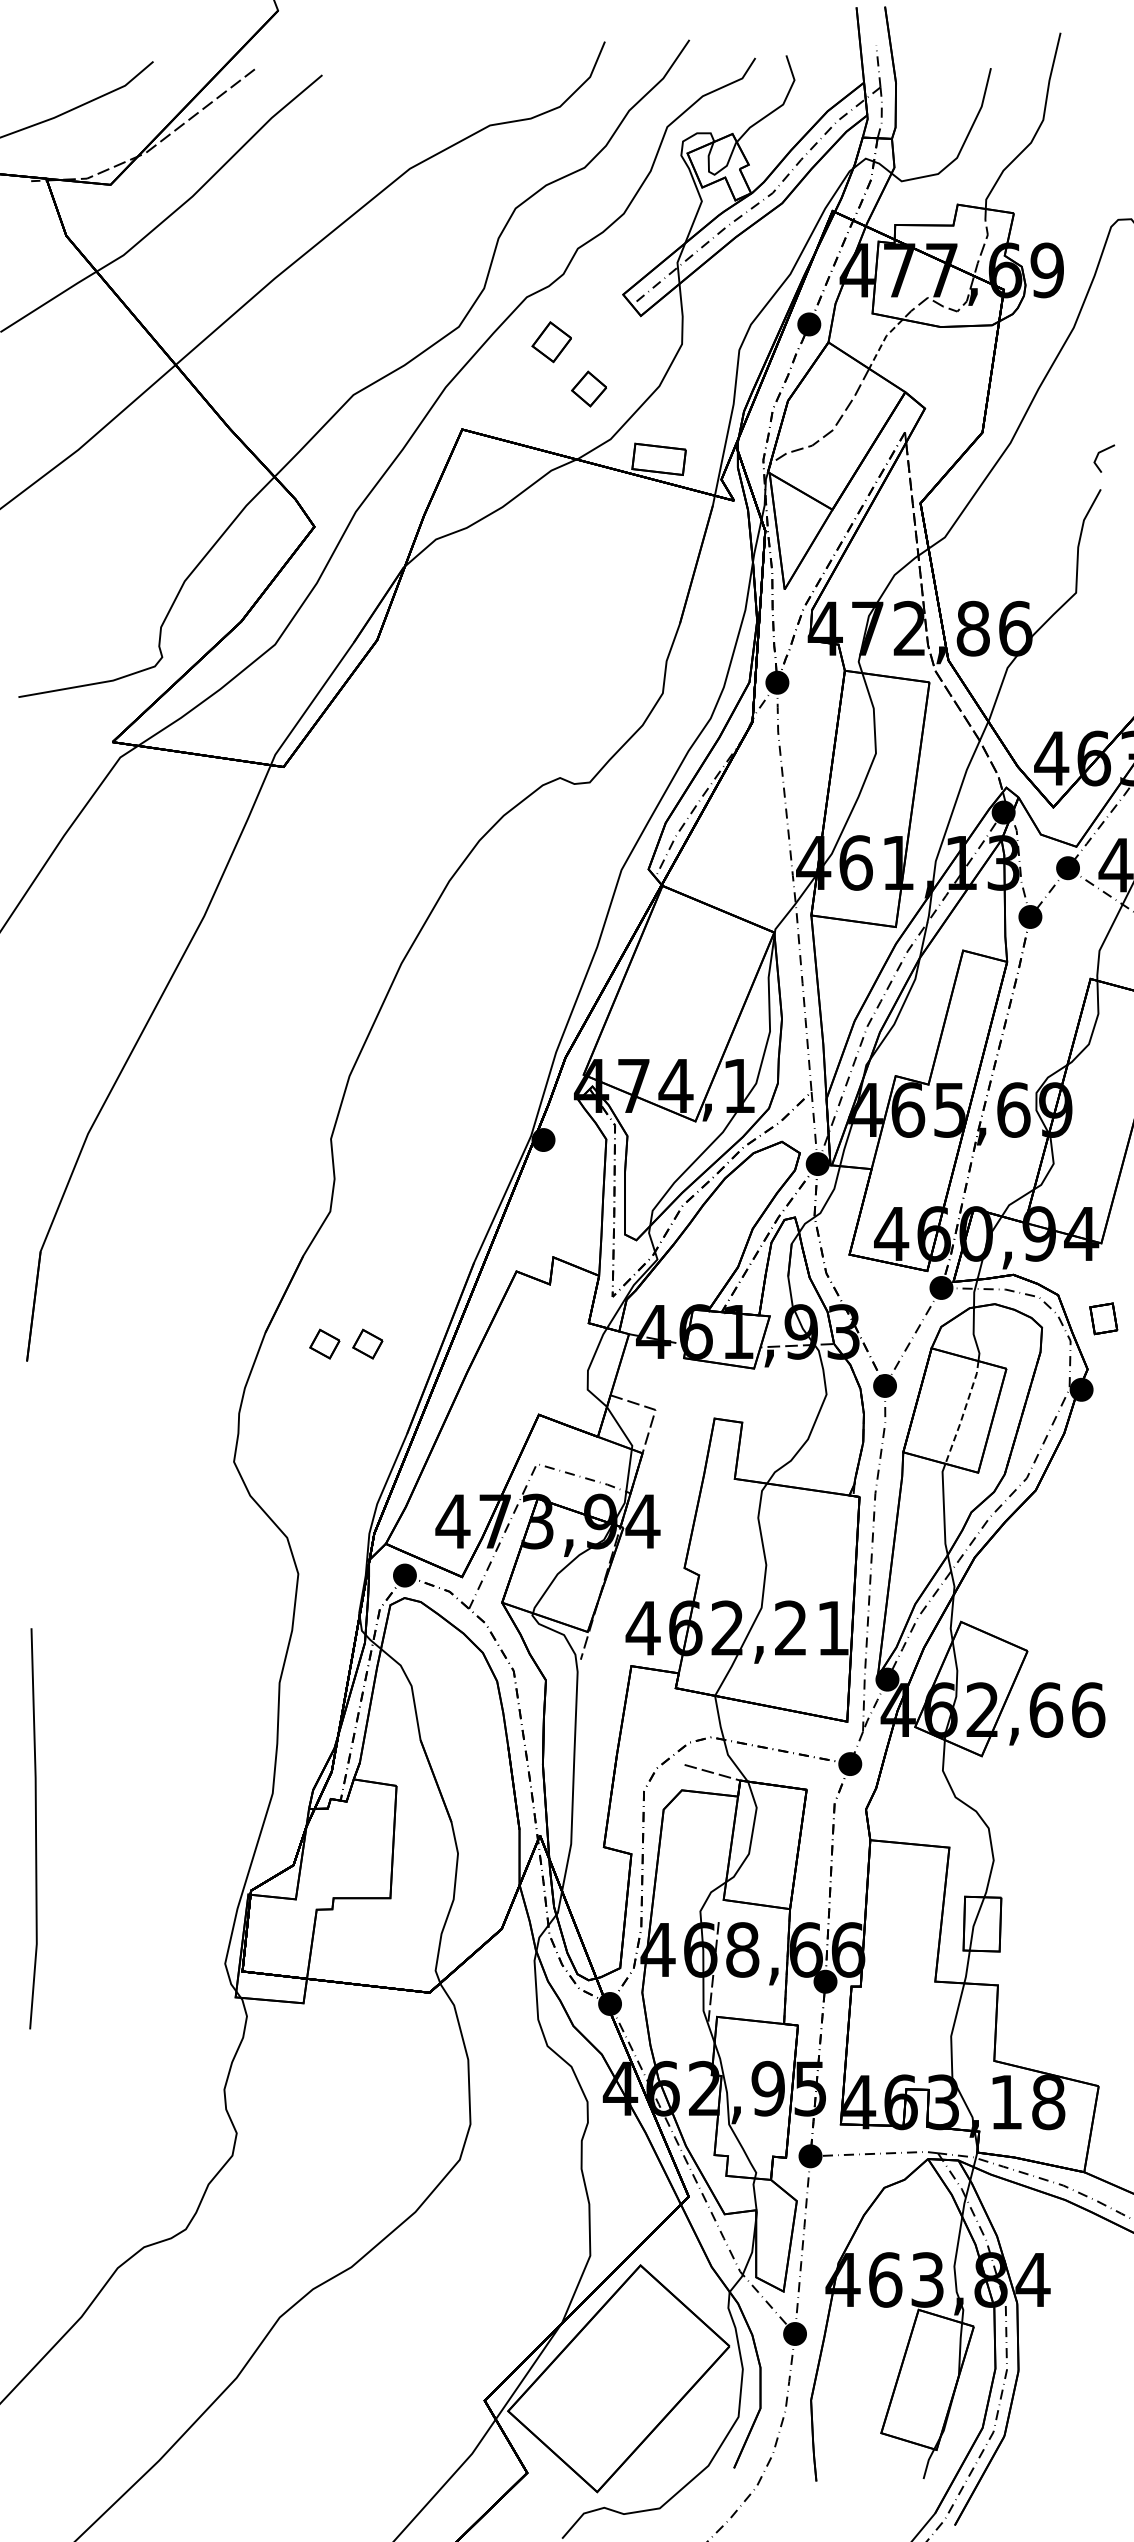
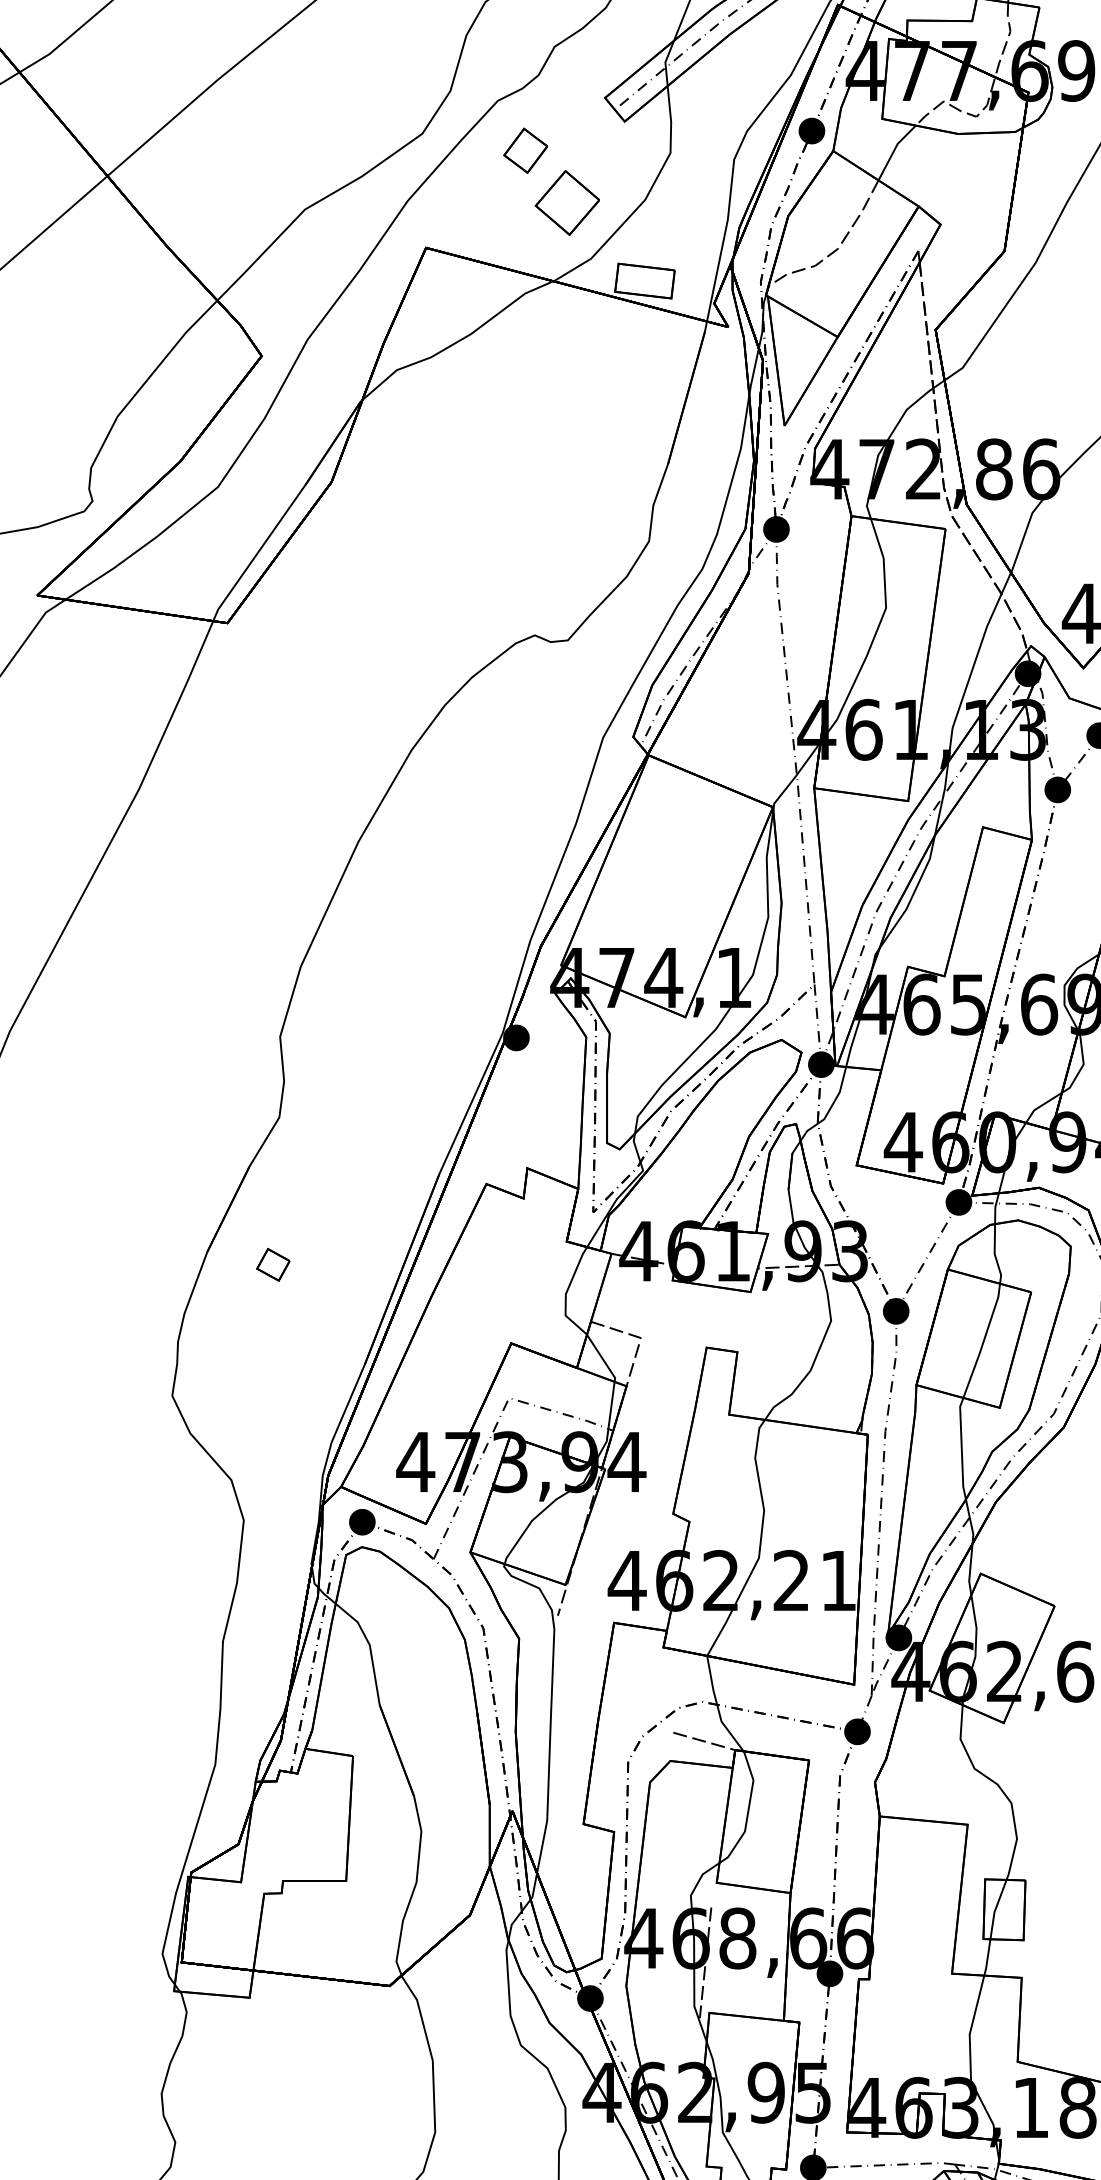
line: (883, 342) -> (894, 151), dashed -> solid
part: (588, 388) -> (566, 202), size x1.67
part: (367, 1343) -> (320, 1264), removed
line: (963, 1412) -> (983, 1340), dashed -> solid

